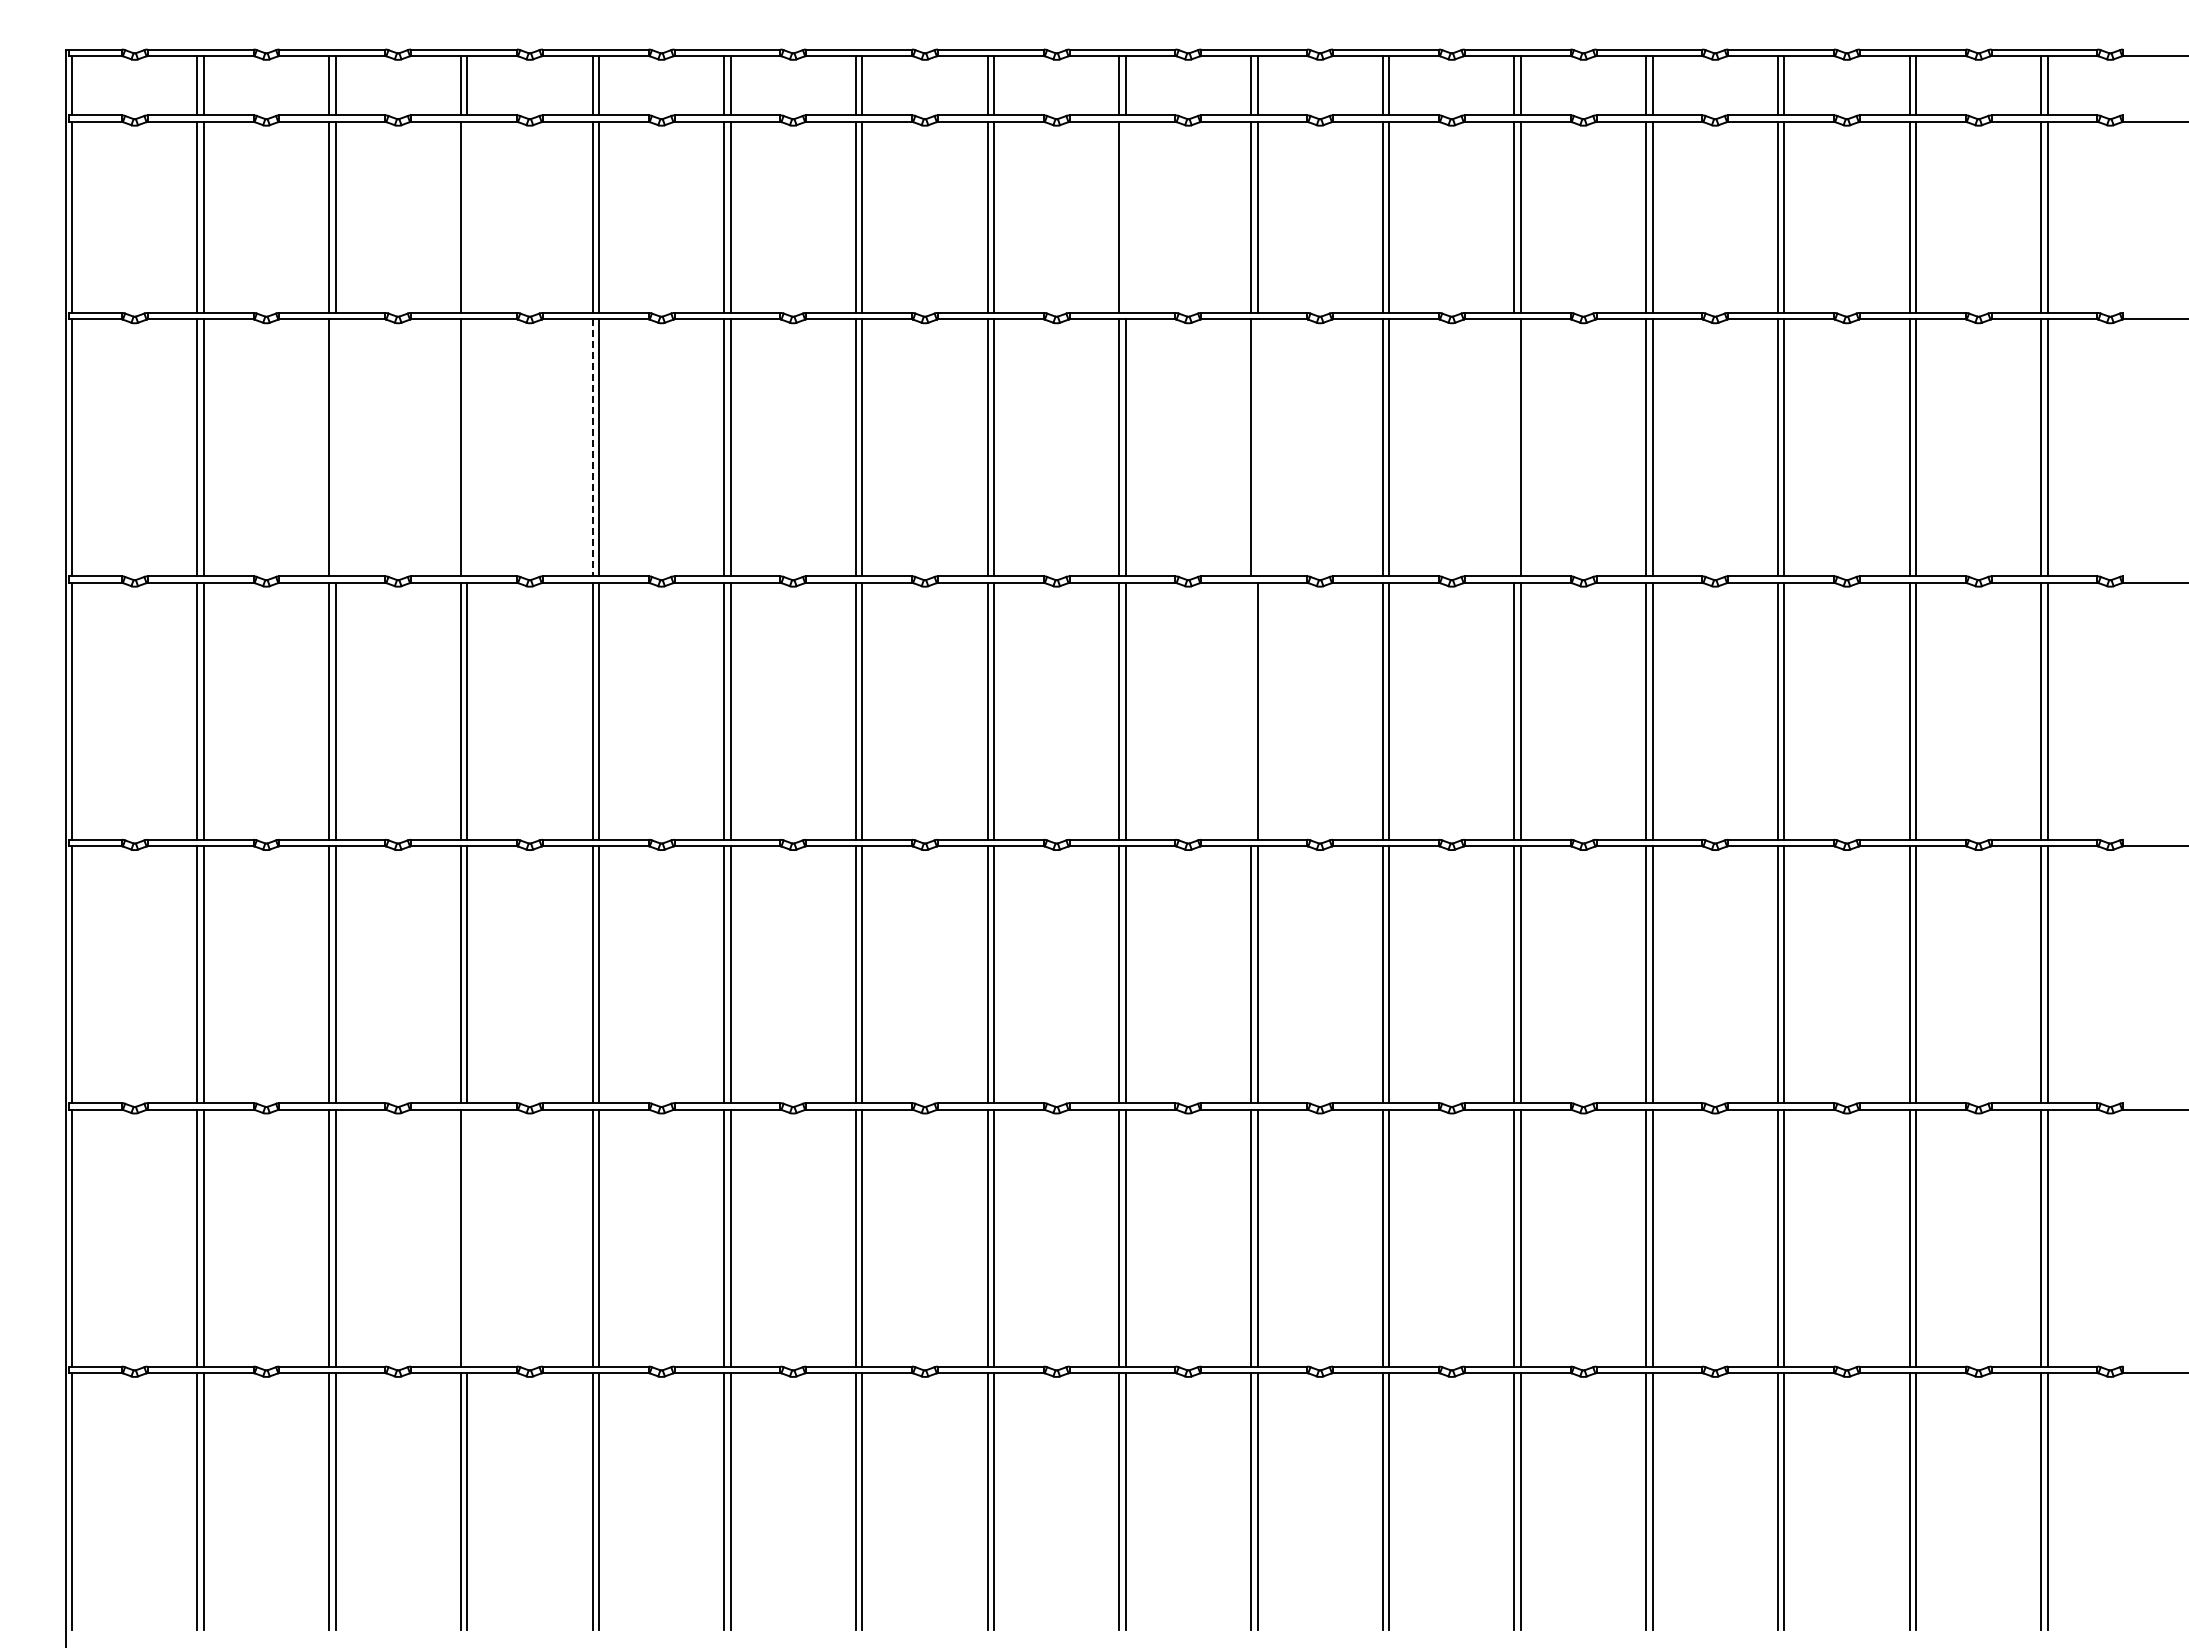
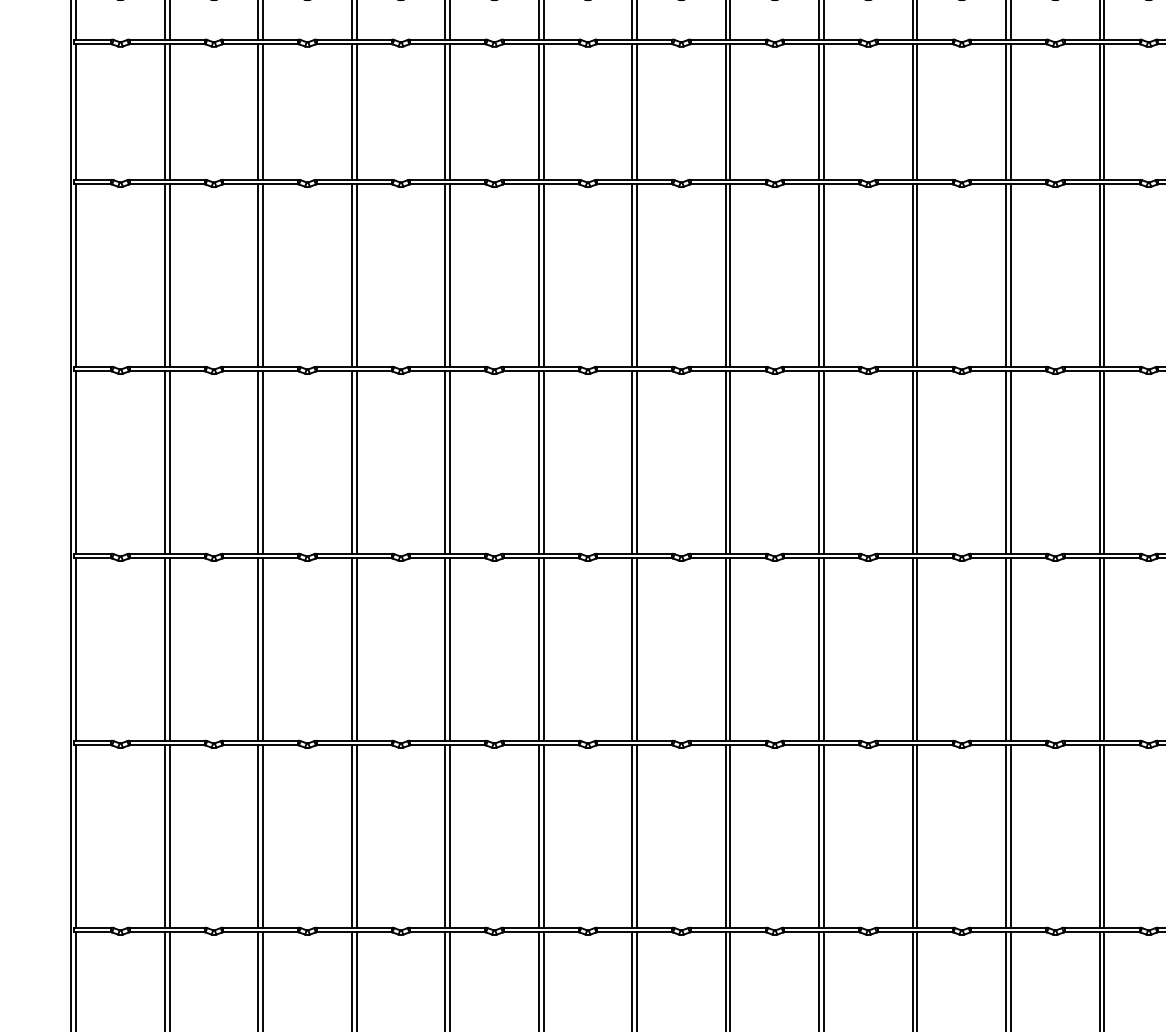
line: (467, 216) -> (356, 111), added
line: (1125, 216) -> (823, 111), added
line: (335, 447) -> (263, 275), added
line: (467, 447) -> (356, 275), added
line: (1257, 447) -> (917, 275), added
line: (1514, 447) -> (1099, 275), added
line: (592, 448) -> (445, 276), dashed -> solid
line: (1251, 710) -> (913, 461), added
line: (467, 1237) -> (356, 836), added

